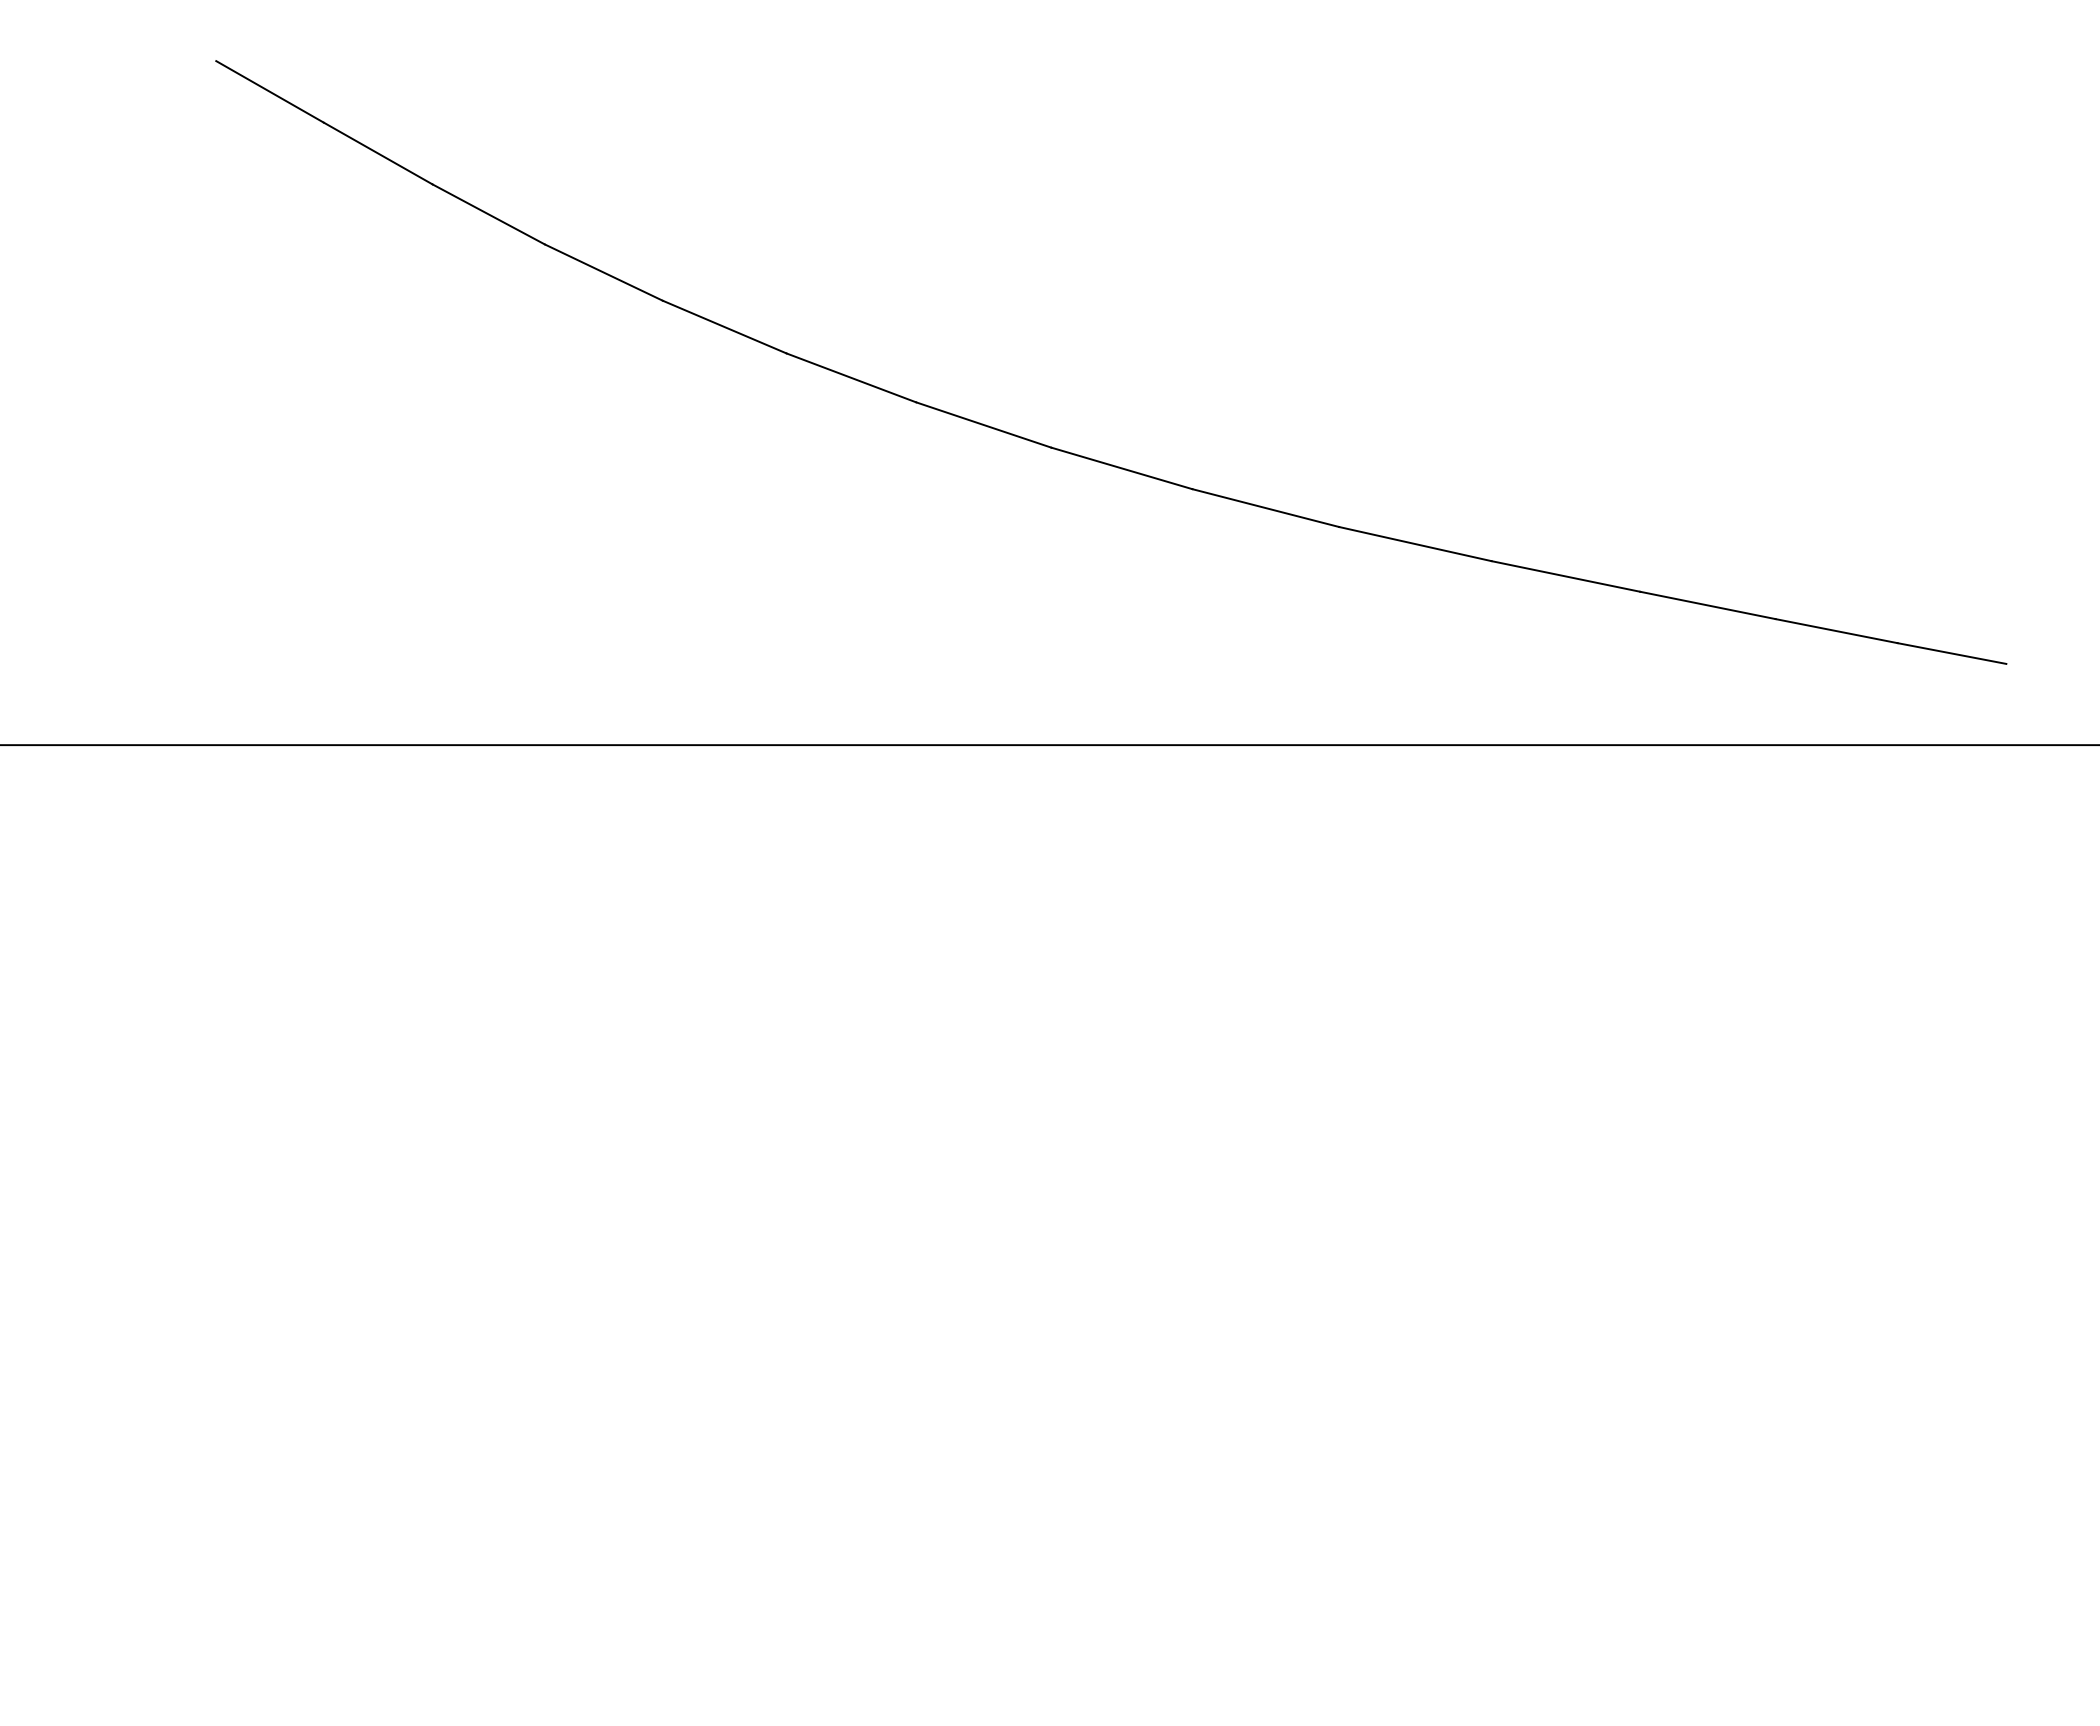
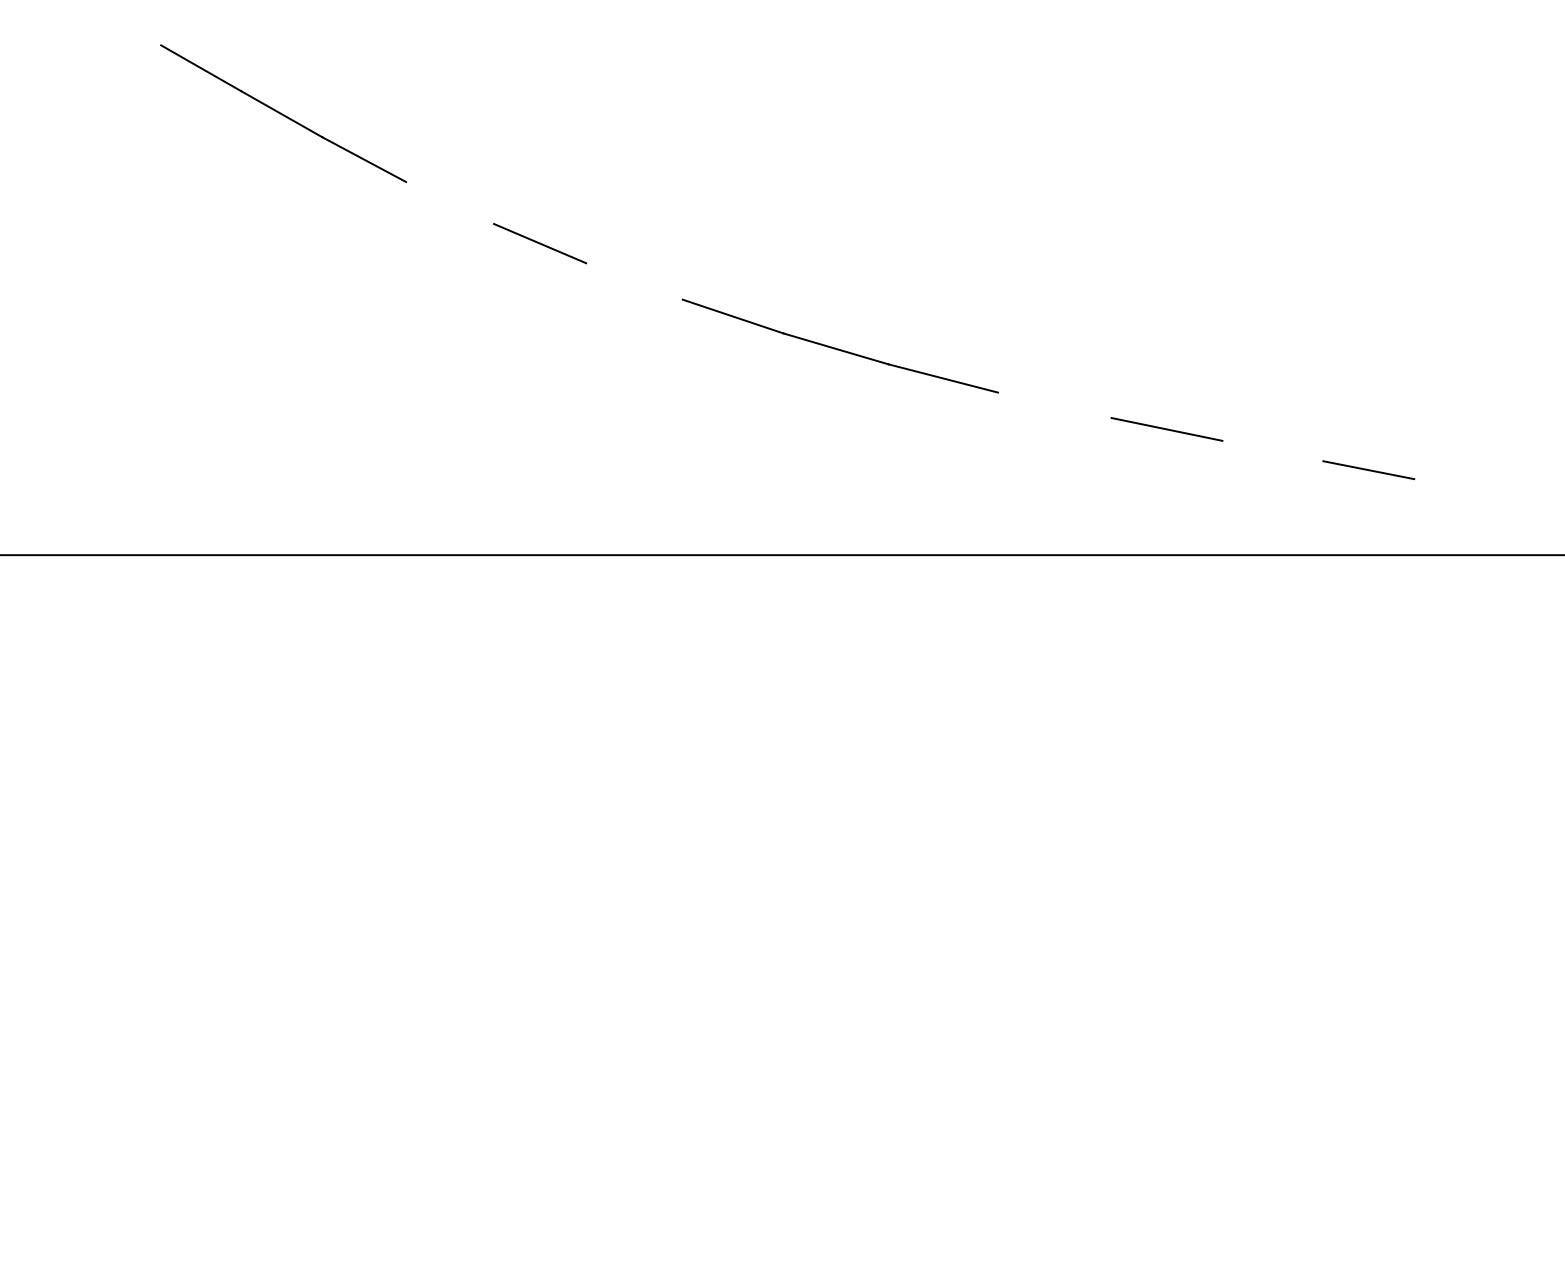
line: (603, 272) -> (449, 202), removed
line: (851, 377) -> (634, 281), removed
line: (1415, 544) -> (1054, 405), removed
line: (1707, 605) -> (1272, 451), removed
line: (1951, 653) -> (1454, 486), removed

